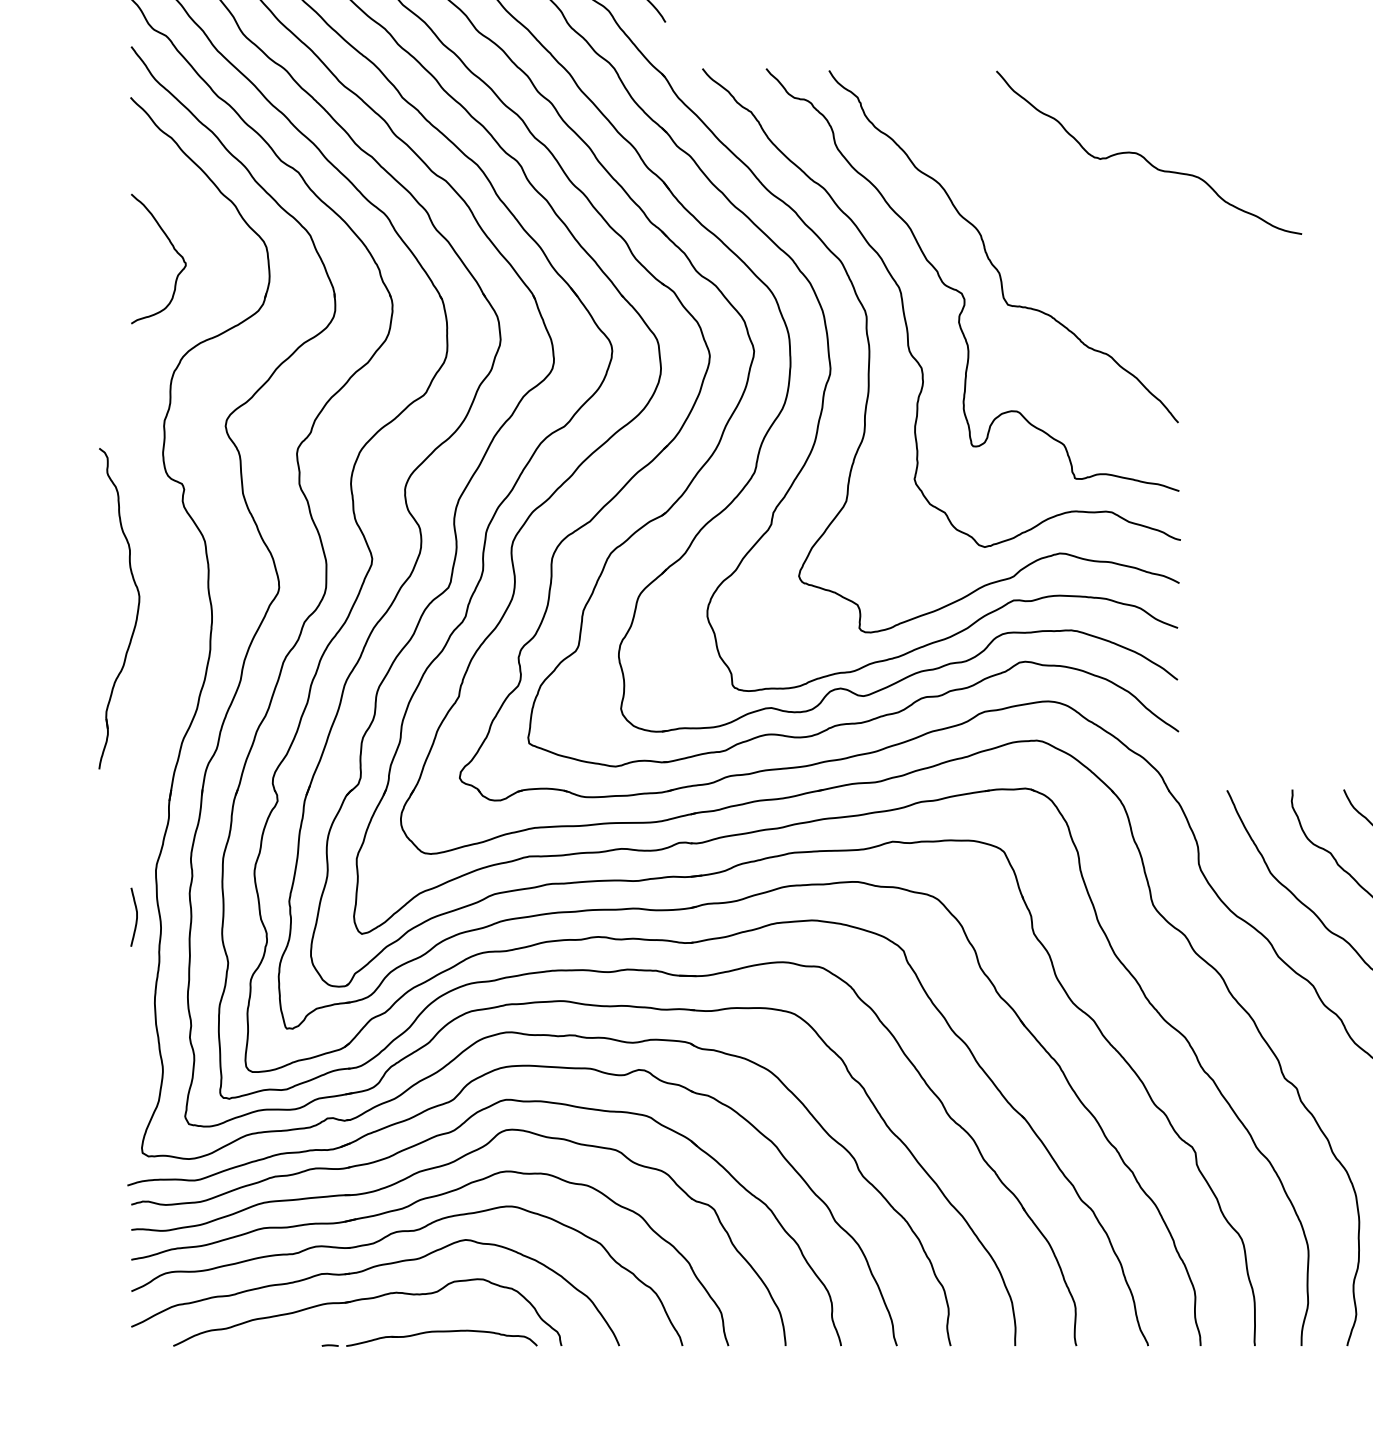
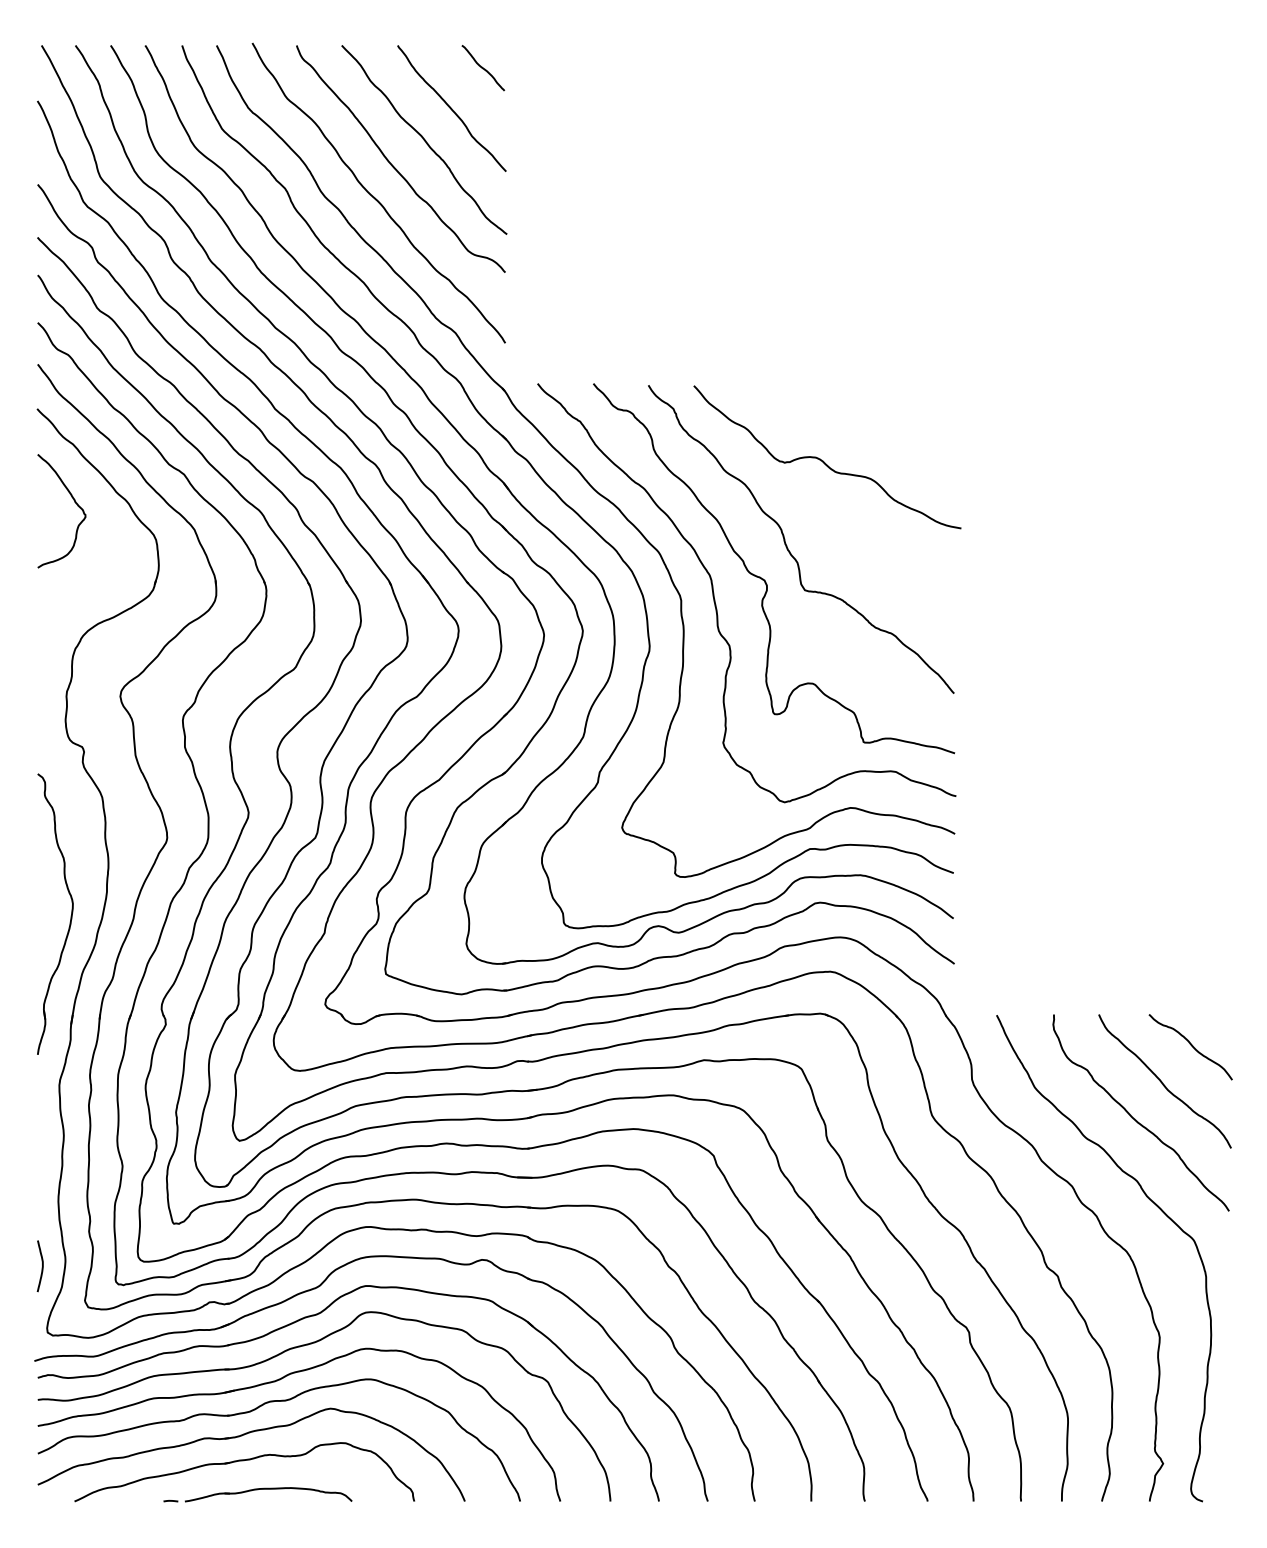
curve: (1144, 156) -> (823, 460), moved
curve: (173, 249) -> (74, 502), moved
part: (136, 610) -> (70, 915), moved
curve: (135, 918) -> (41, 1267), moved
part: (429, 1338) -> (257, 1494), moved

